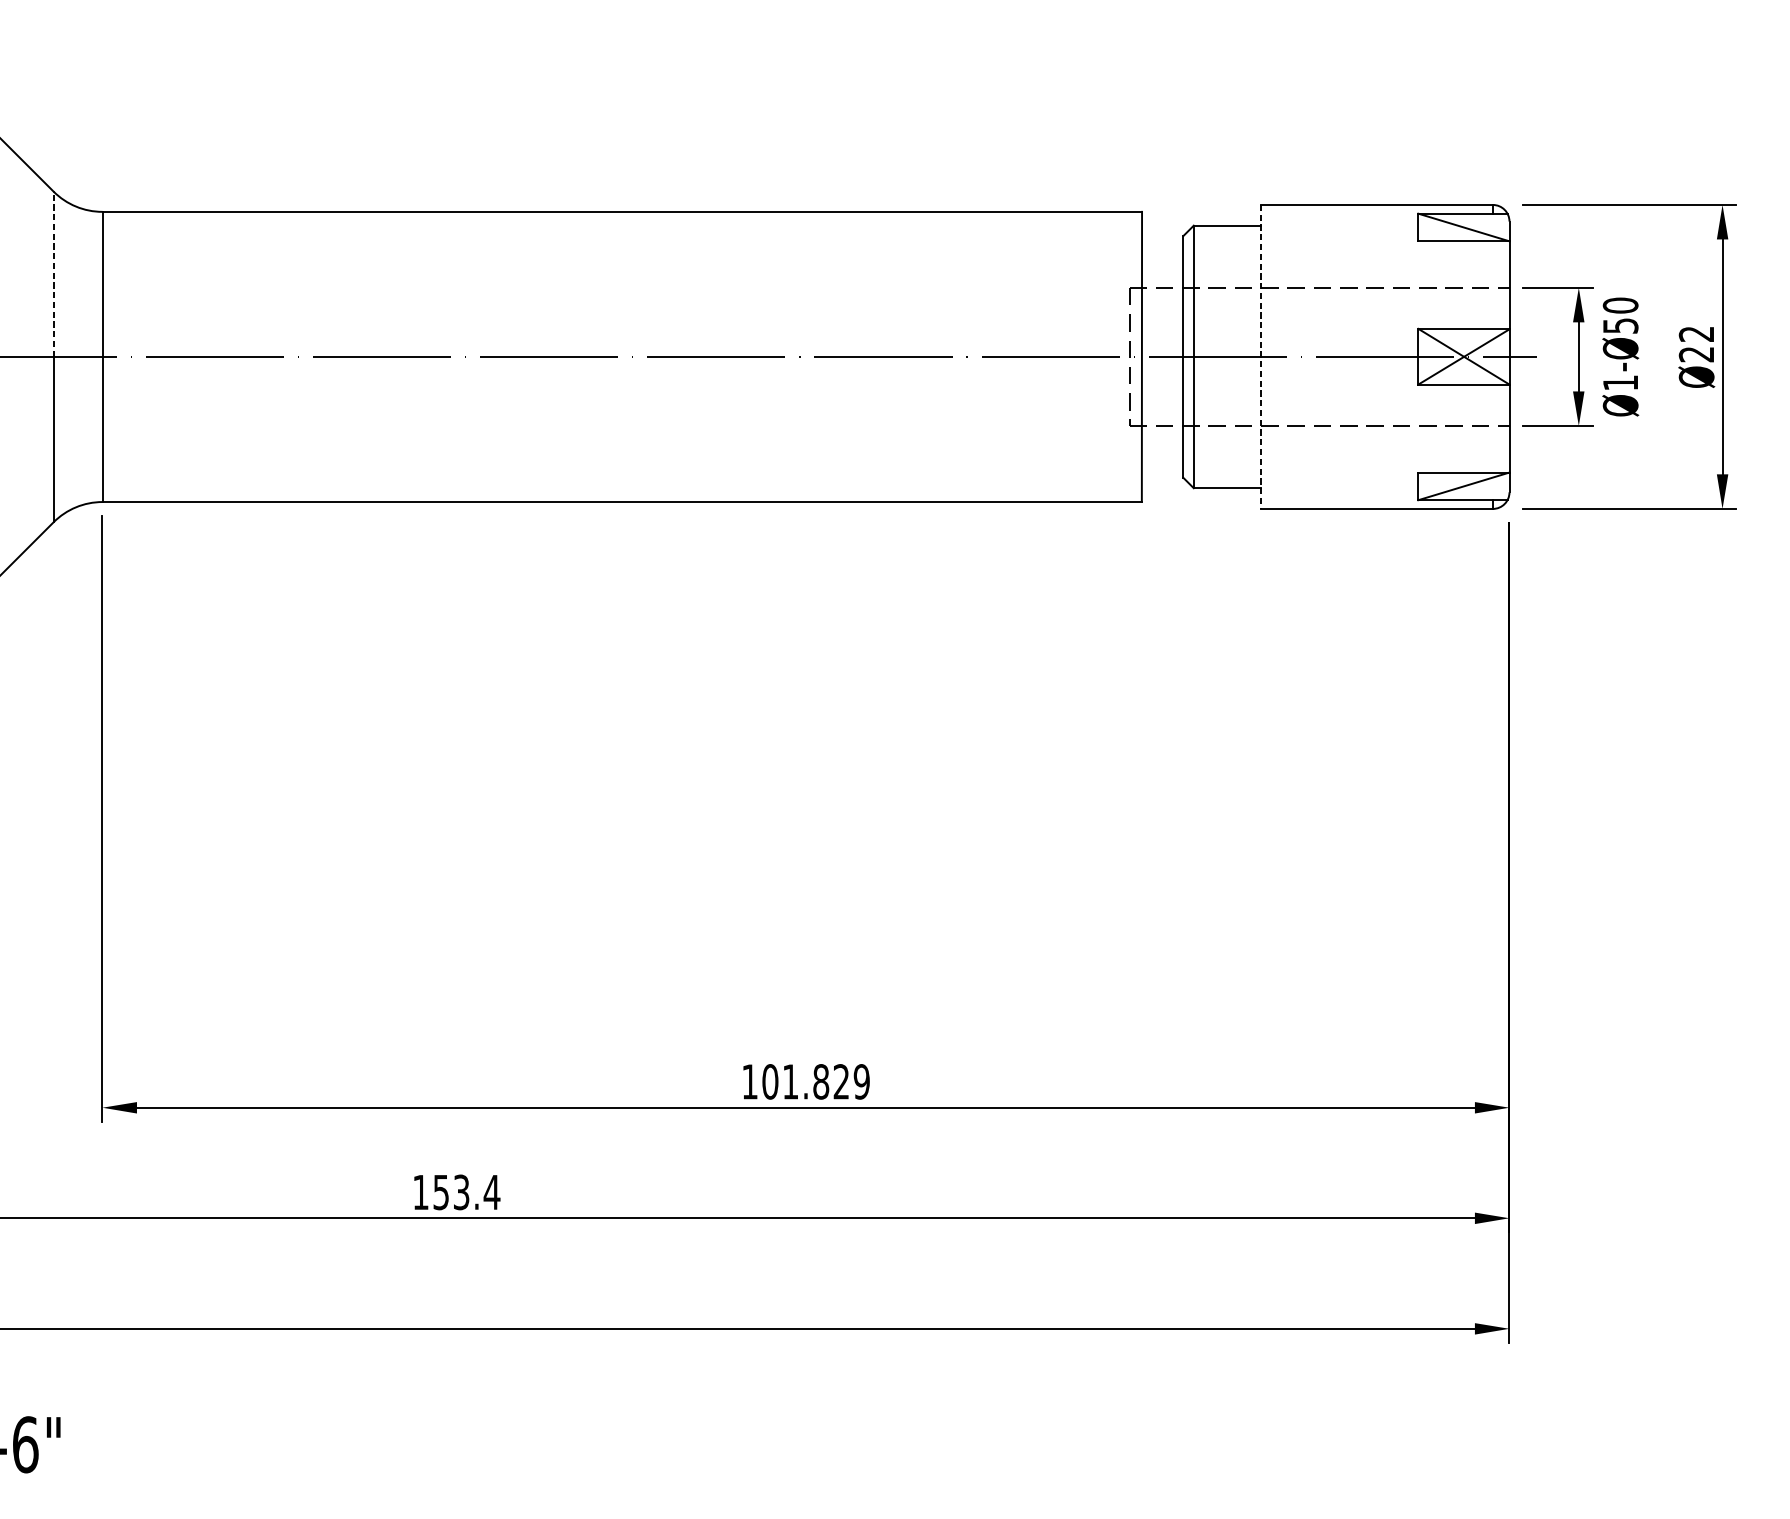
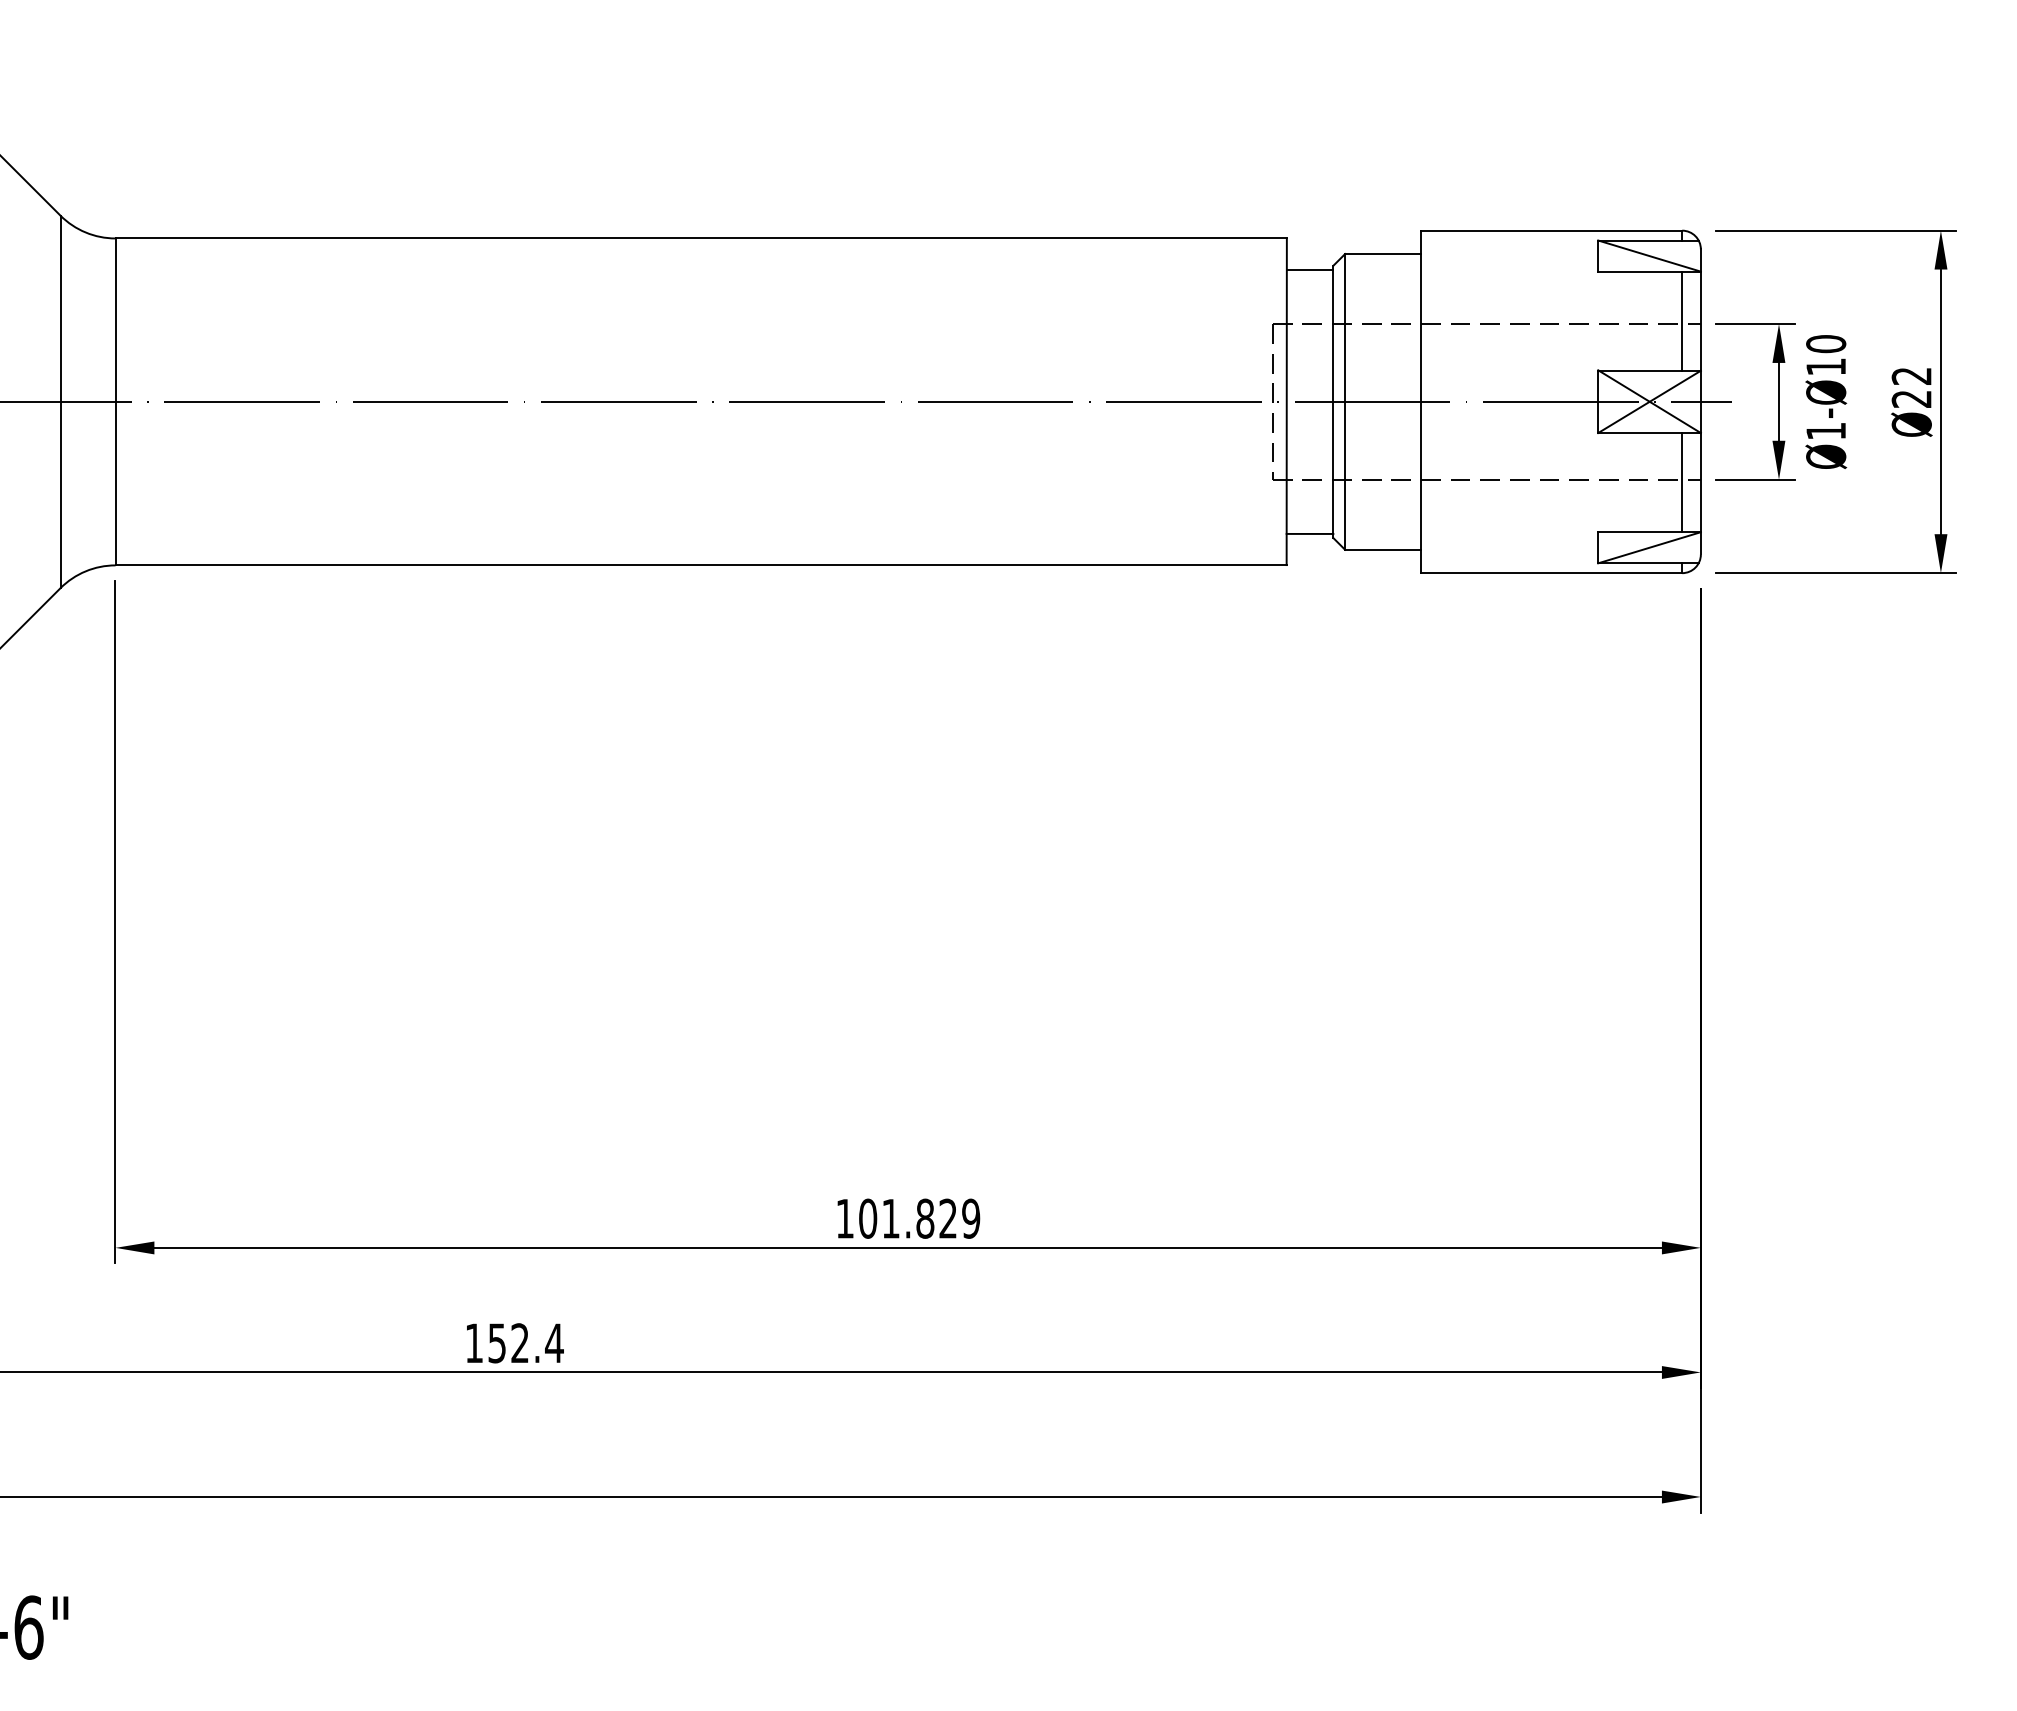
line: (1162, 239) -> (1309, 269), added
line: (53, 274) -> (60, 308), dashed -> solid
line: (1493, 284) -> (1682, 320), added
text: (1620, 325) -> (1826, 366), 50 -> 10
line: (1260, 357) -> (1420, 402), dashed -> solid
line: (1493, 428) -> (1682, 482), added
line: (1162, 473) -> (1309, 533), added
text: (461, 1192) -> (519, 1343), 153.4 -> 152.4

